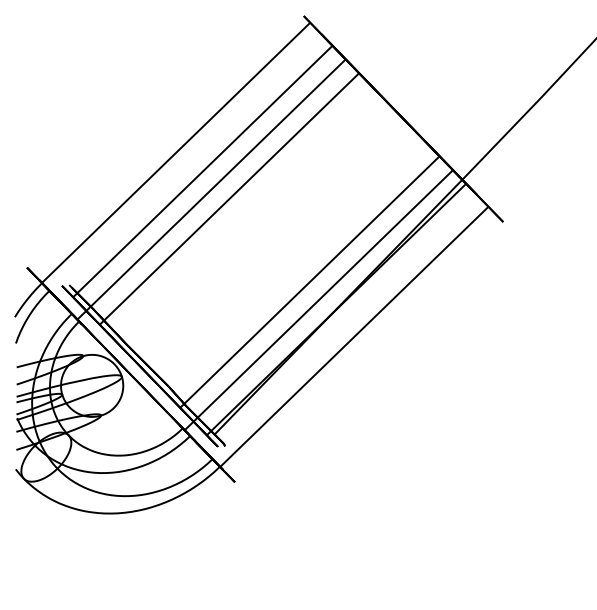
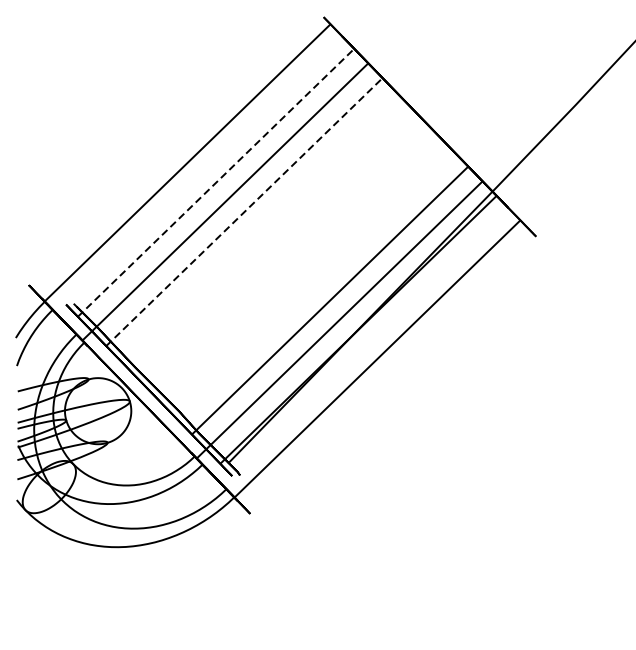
line: (202, 171) -> (215, 182), solid -> dashed
line: (229, 199) -> (244, 212), solid -> dashed

